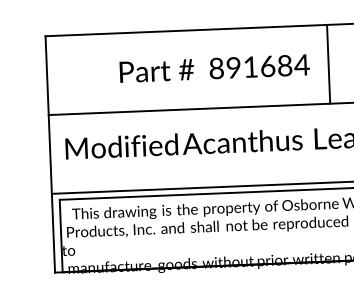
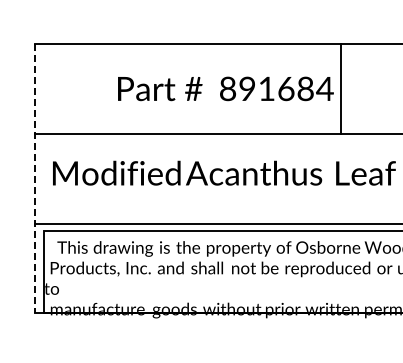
line: (328, 64) -> (341, 89), moved
line: (50, 155) -> (35, 179), solid -> dashed

